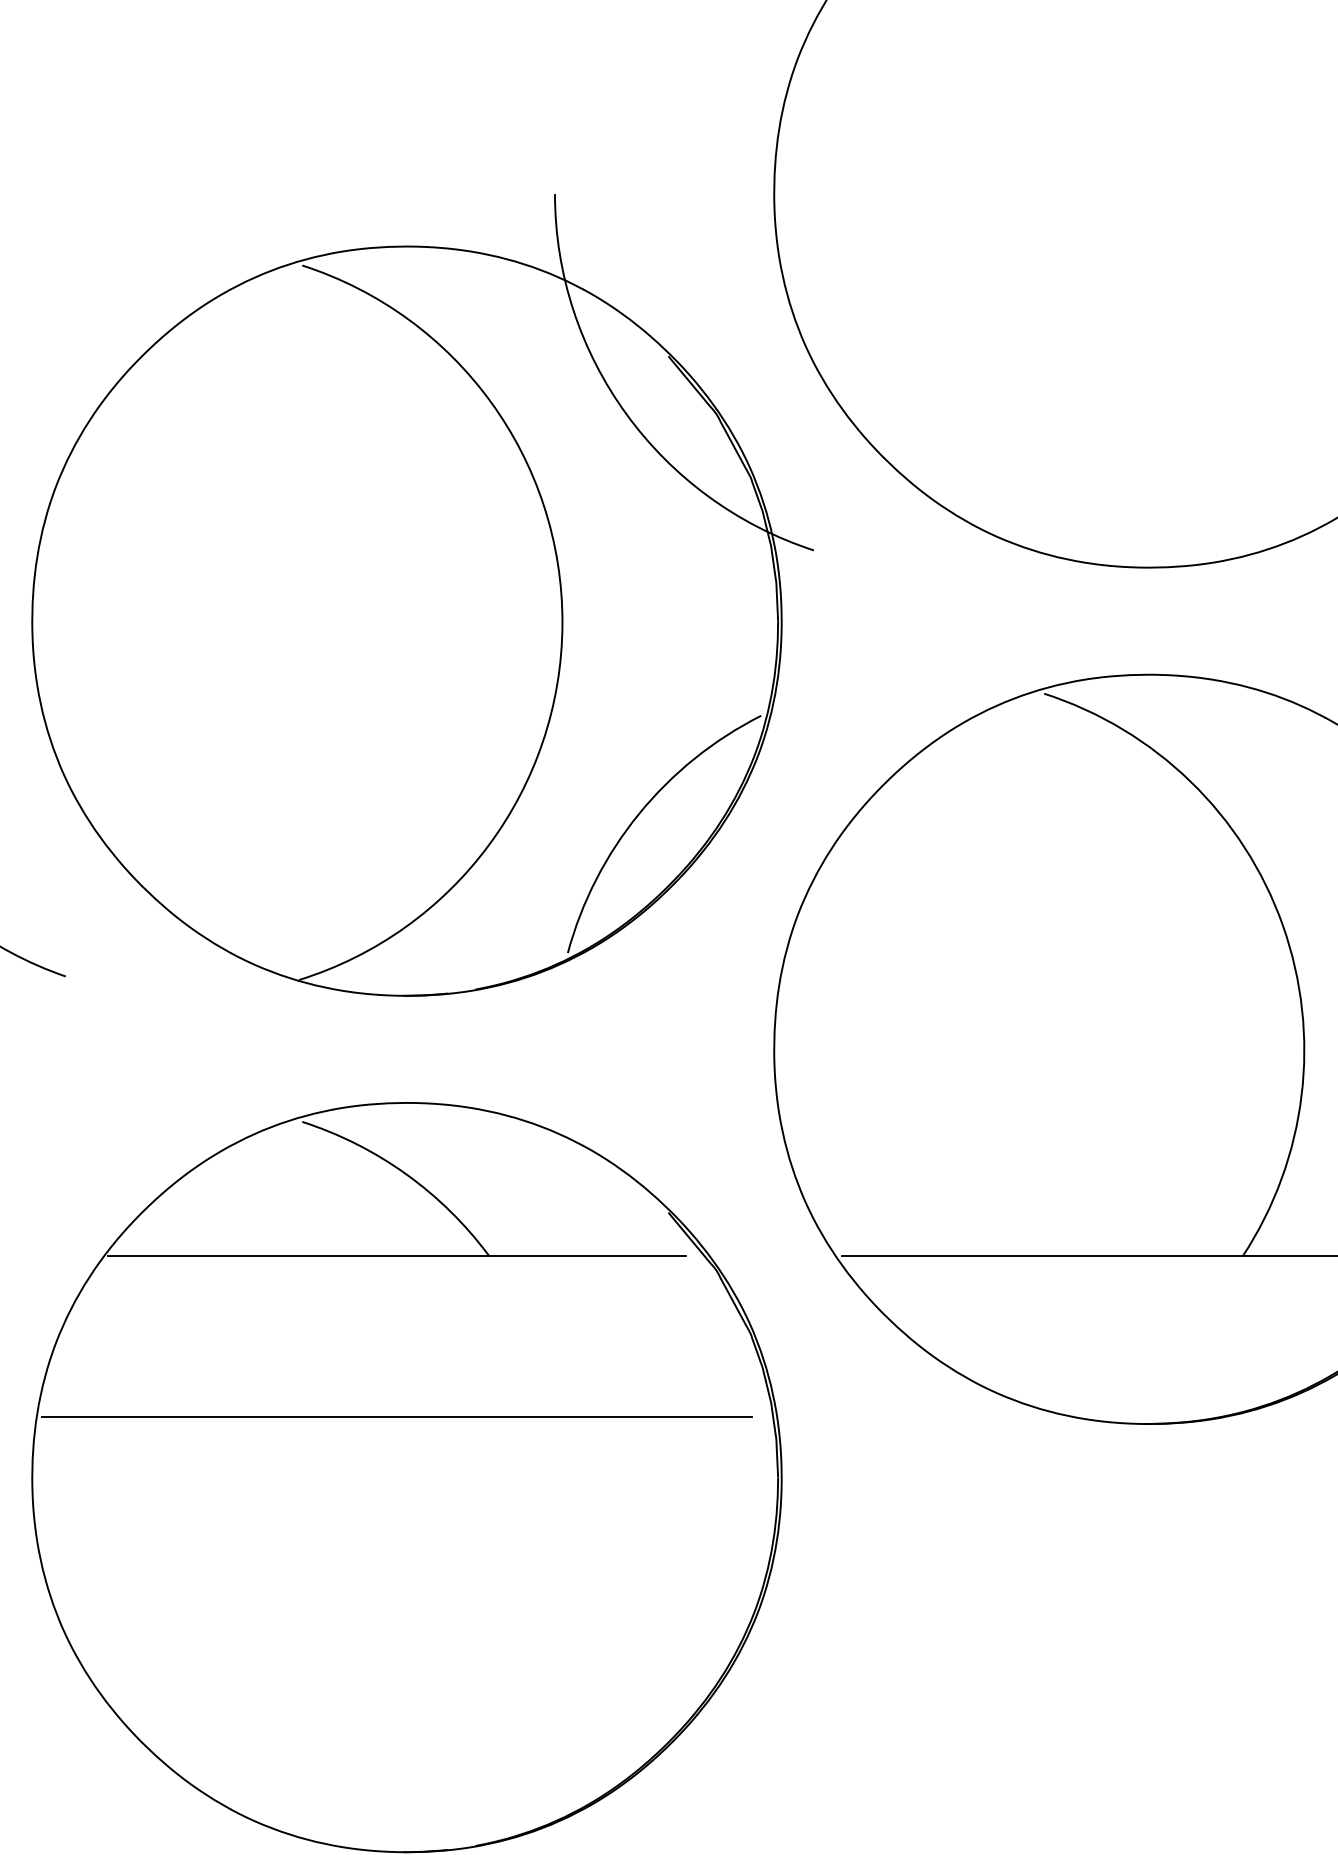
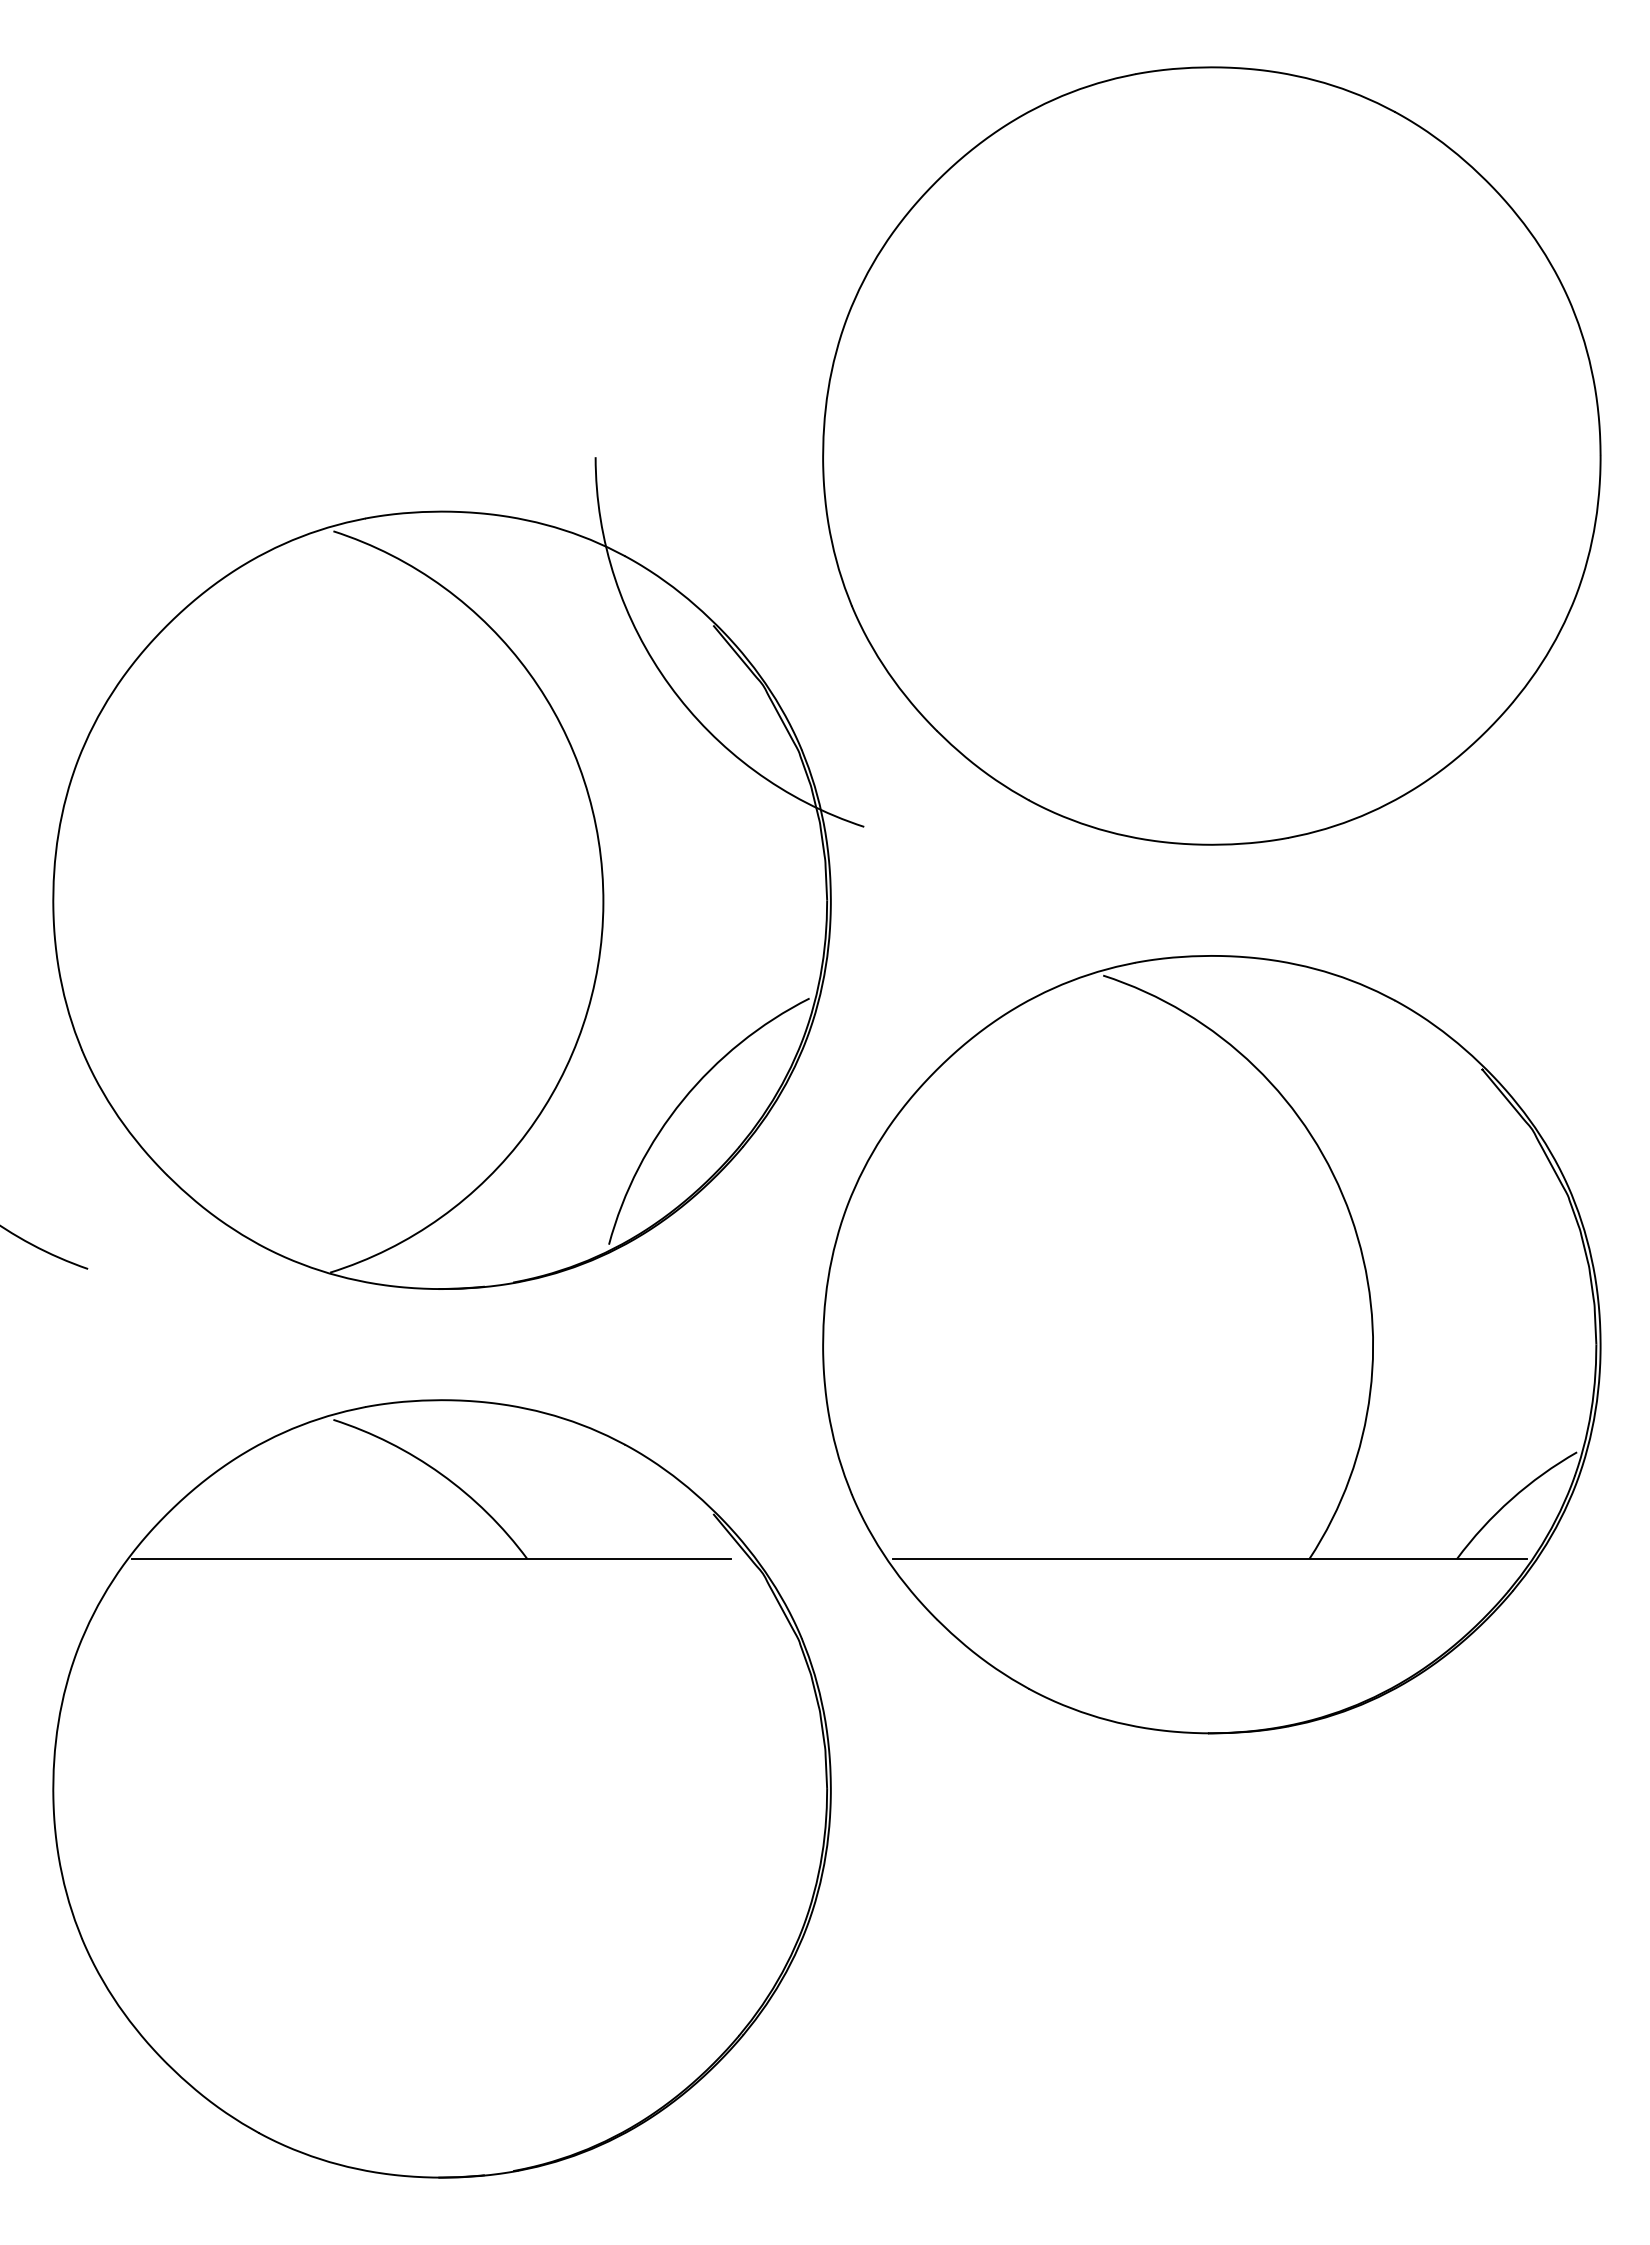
line: (396, 1416) -> (431, 1725), removed

